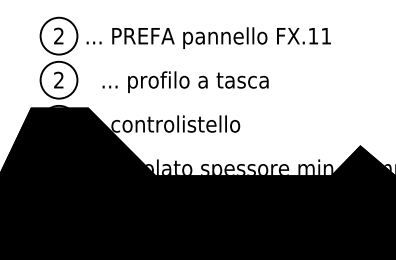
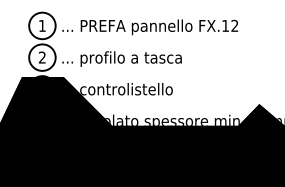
text: (58, 35) -> (42, 25), 2 -> 1
text: (325, 35) -> (234, 25), FX.11 -> FX.12
text: (185, 82) -> (121, 59), moved

